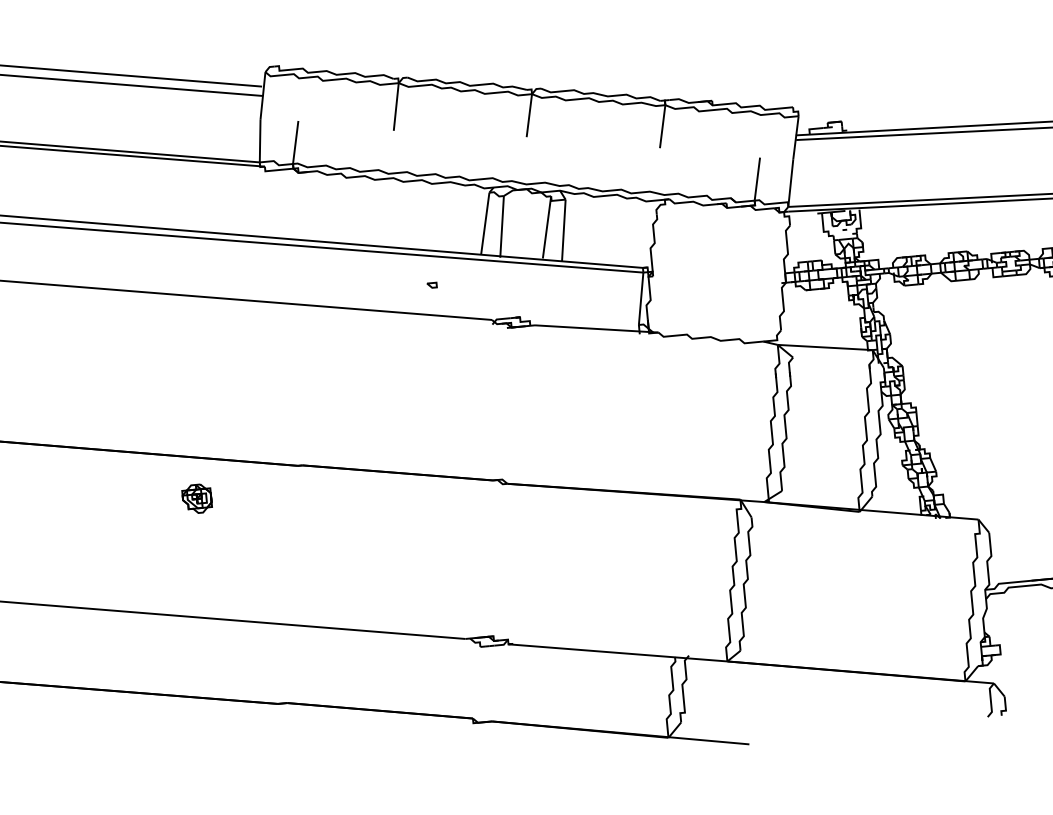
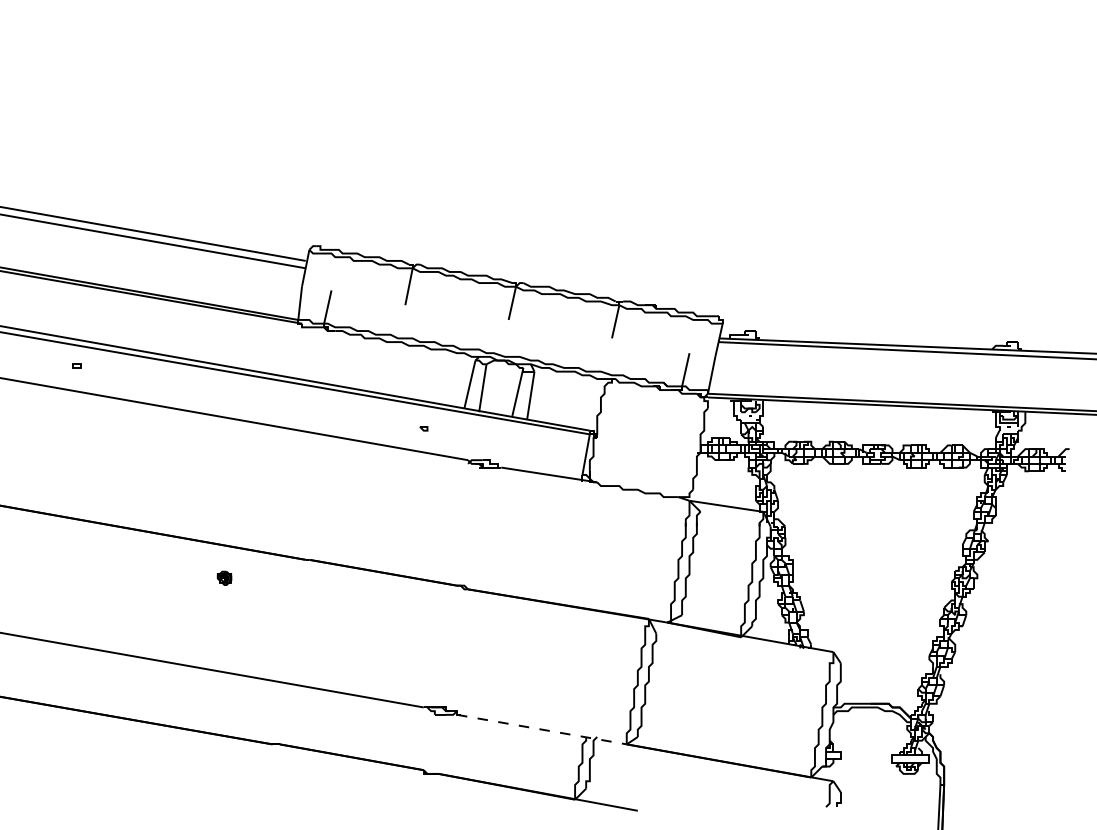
part: (197, 499) -> (224, 578), size x0.6
line: (618, 652) -> (542, 729), solid -> dashed

